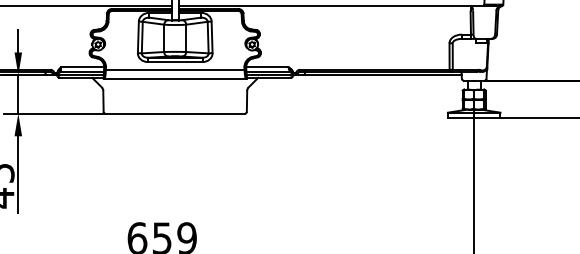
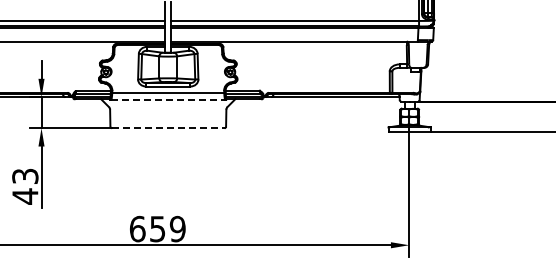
line: (175, 78) -> (168, 99), solid -> dashed
line: (175, 113) -> (168, 128), solid -> dashed

